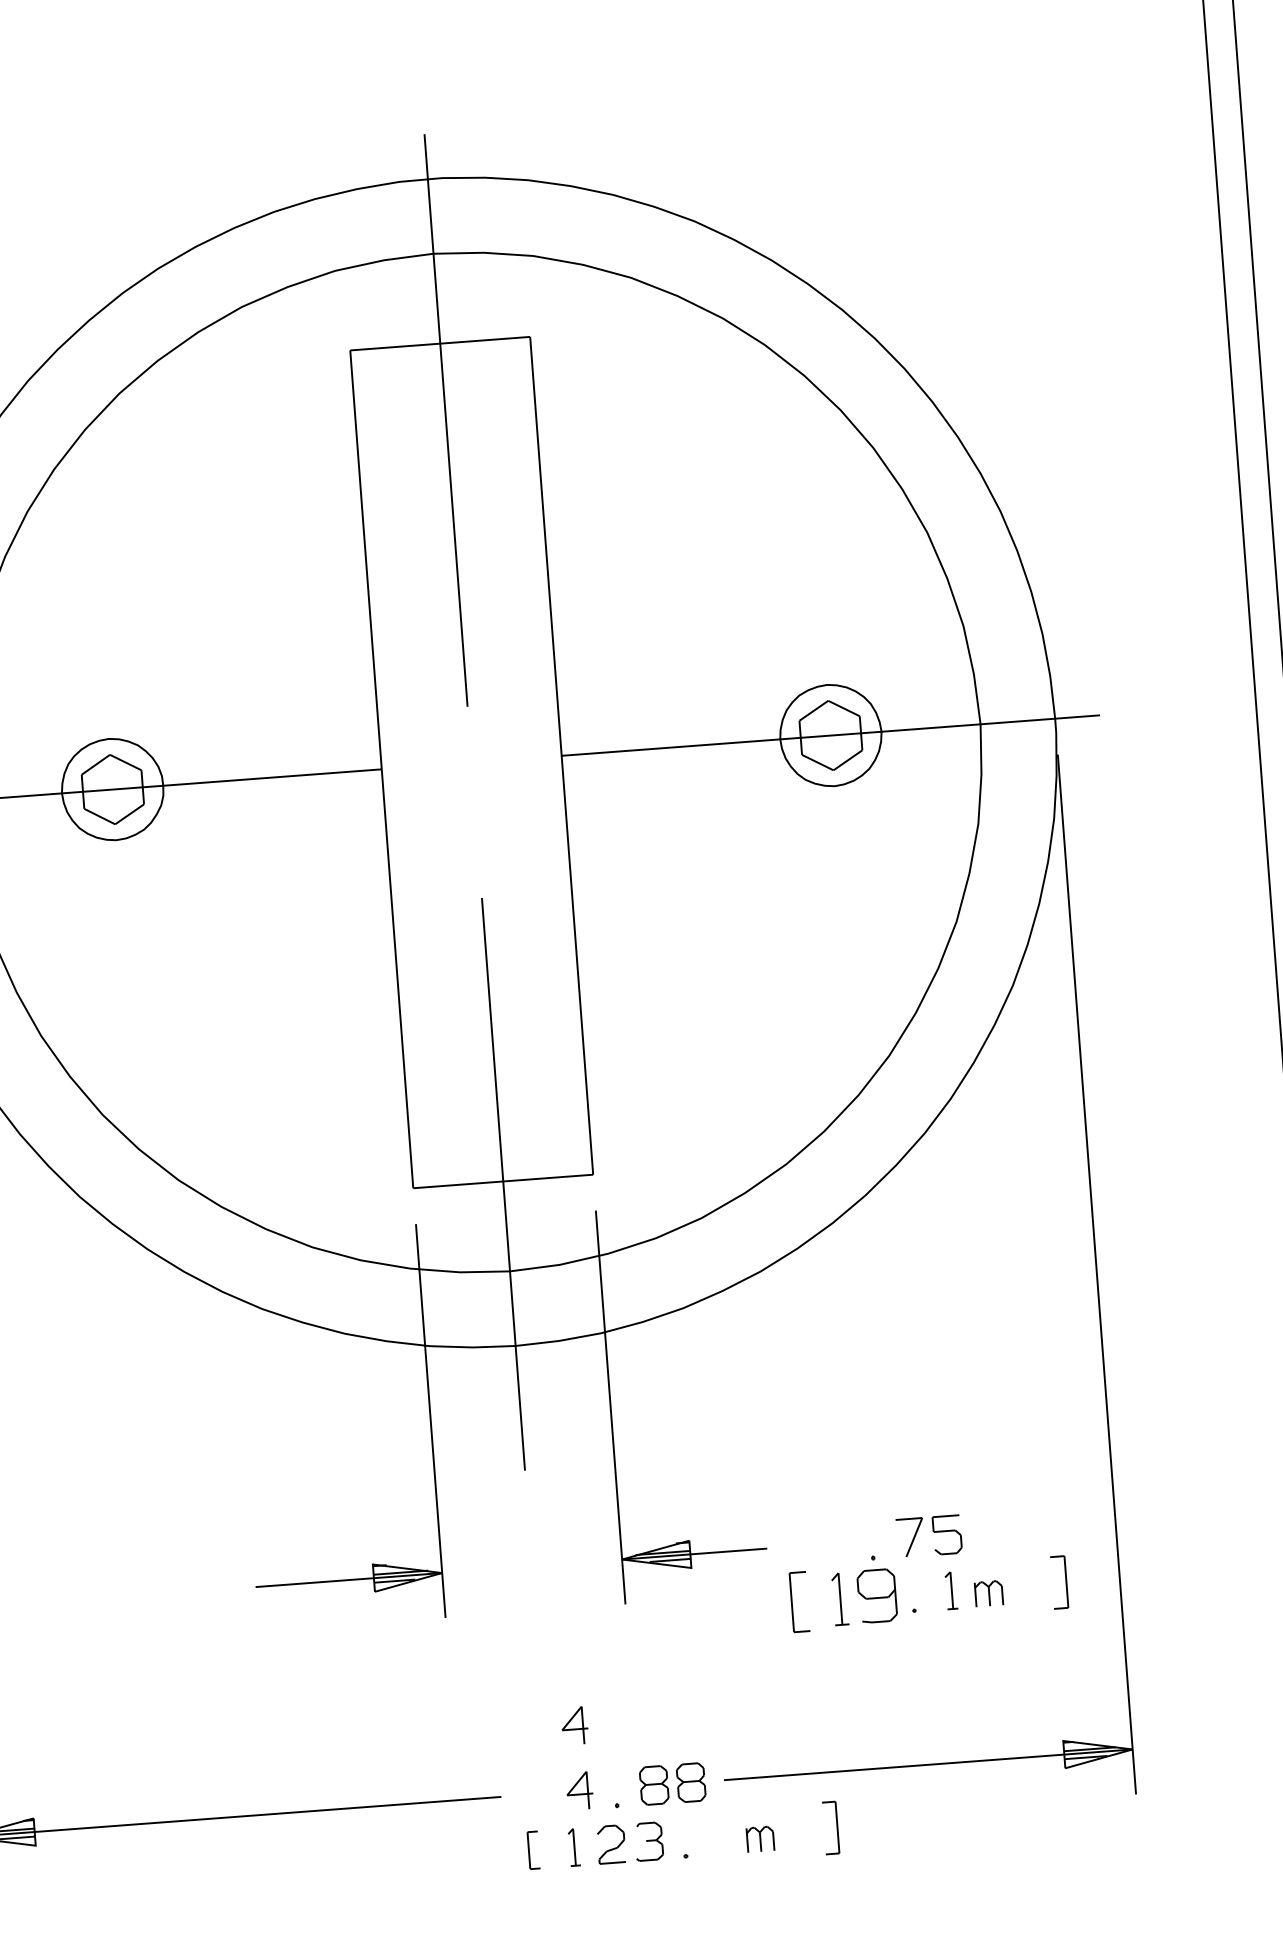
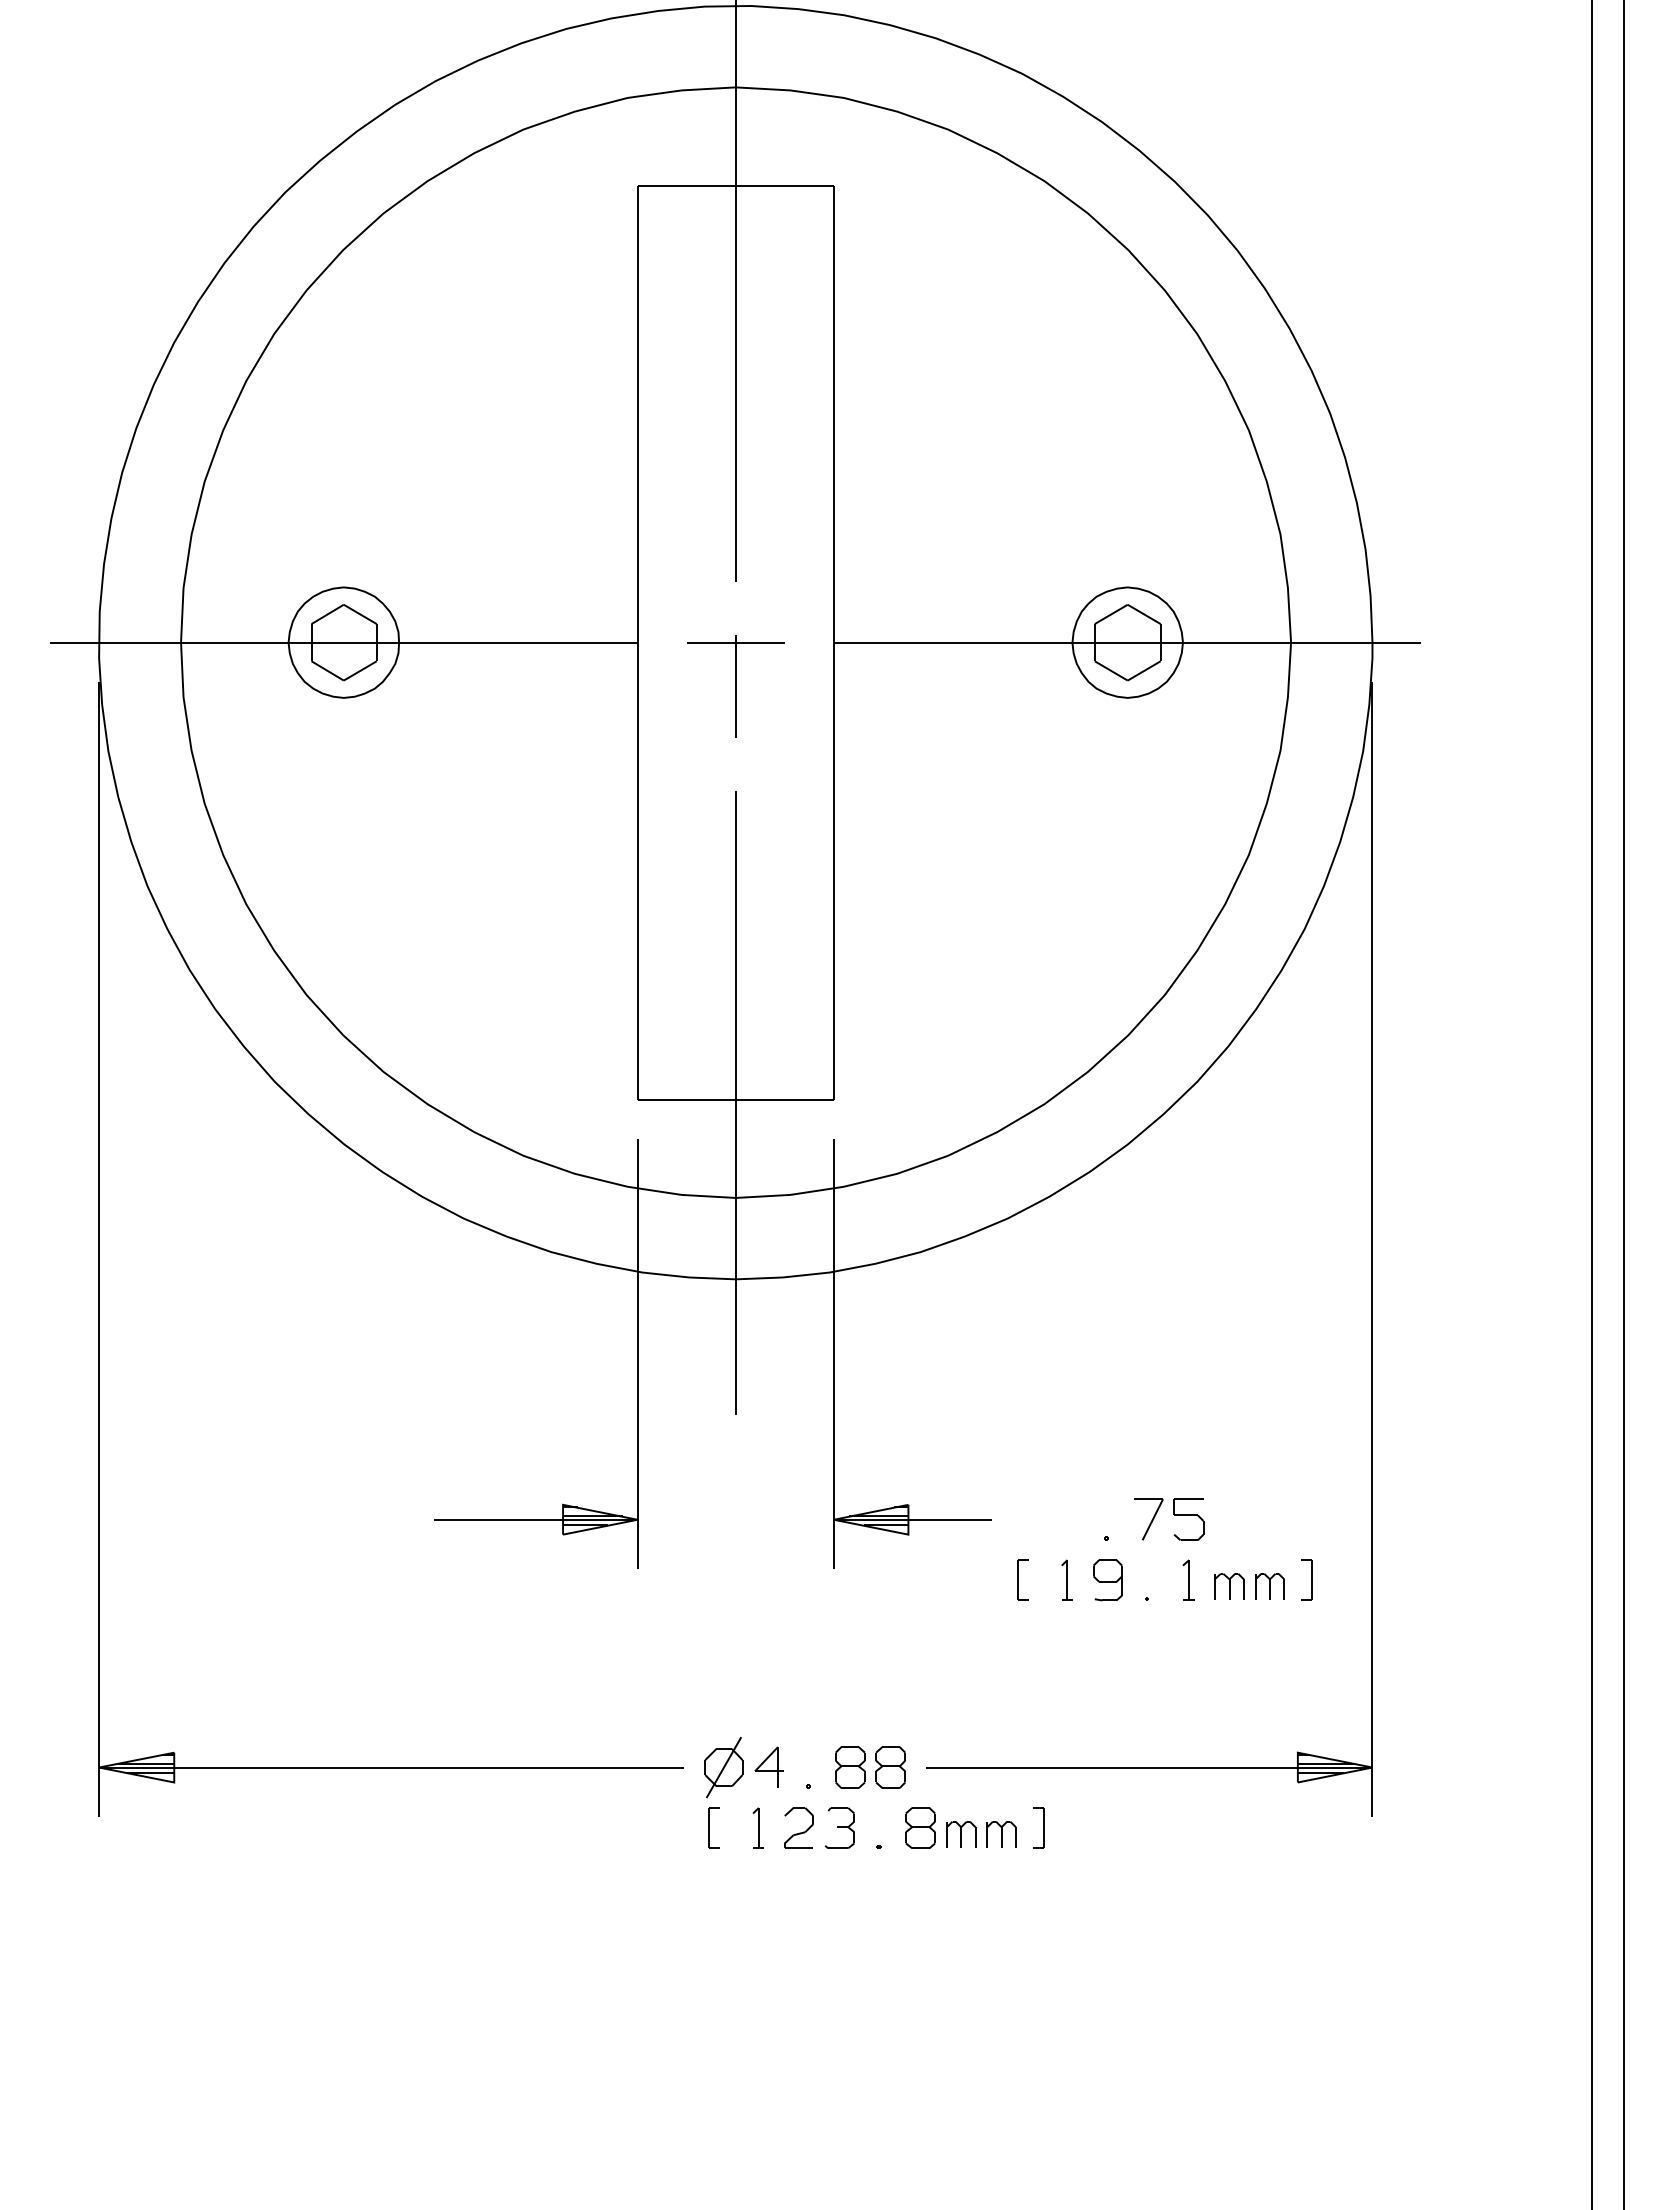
part: (474, 802) -> (735, 686), added
part: (1059, 1581) -> (1306, 1579), size x0.71
part: (1025, 1590) -> (1269, 1586), added
part: (876, 1596) -> (1107, 1580), size x0.71
part: (839, 1598) -> (1066, 1579), size x0.71
part: (799, 1601) -> (1022, 1579), size x0.62
part: (574, 1725) -> (768, 1695), removed
part: (538, 1794) -> (723, 1767), added
part: (830, 1827) -> (1038, 1827), size x0.71
part: (722, 1835) -> (920, 1827), added
part: (797, 1836) -> (1001, 1834), added

